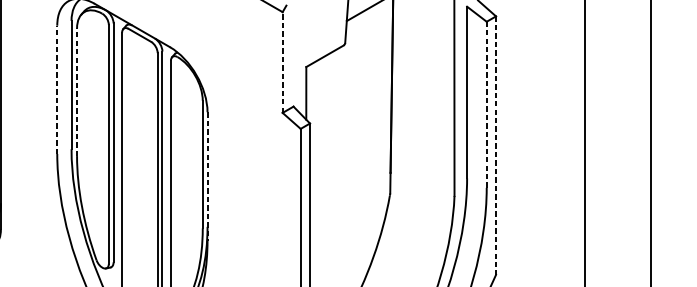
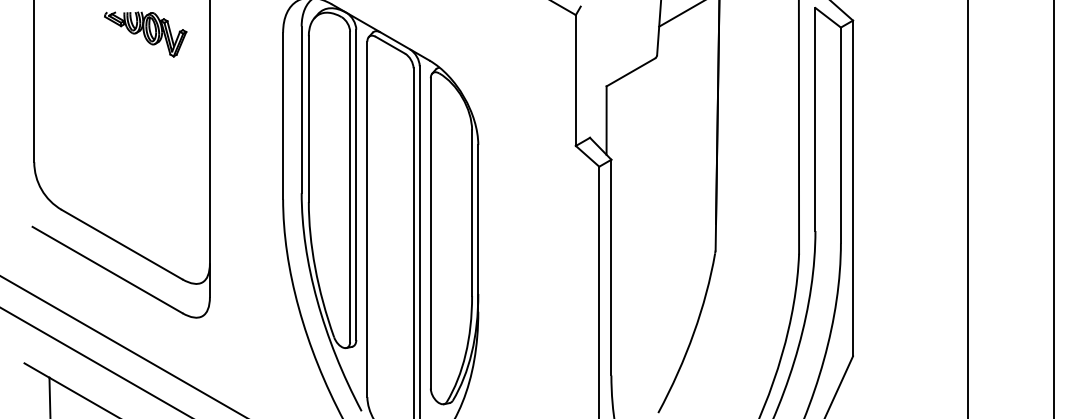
line: (282, 62) -> (575, 80), dashed -> solid
line: (57, 89) -> (283, 115), dashed -> solid
line: (76, 92) -> (308, 119), dashed -> solid
line: (486, 104) -> (840, 135), dashed -> solid
line: (496, 145) -> (853, 188), dashed -> solid
line: (207, 176) -> (478, 228), dashed -> solid

